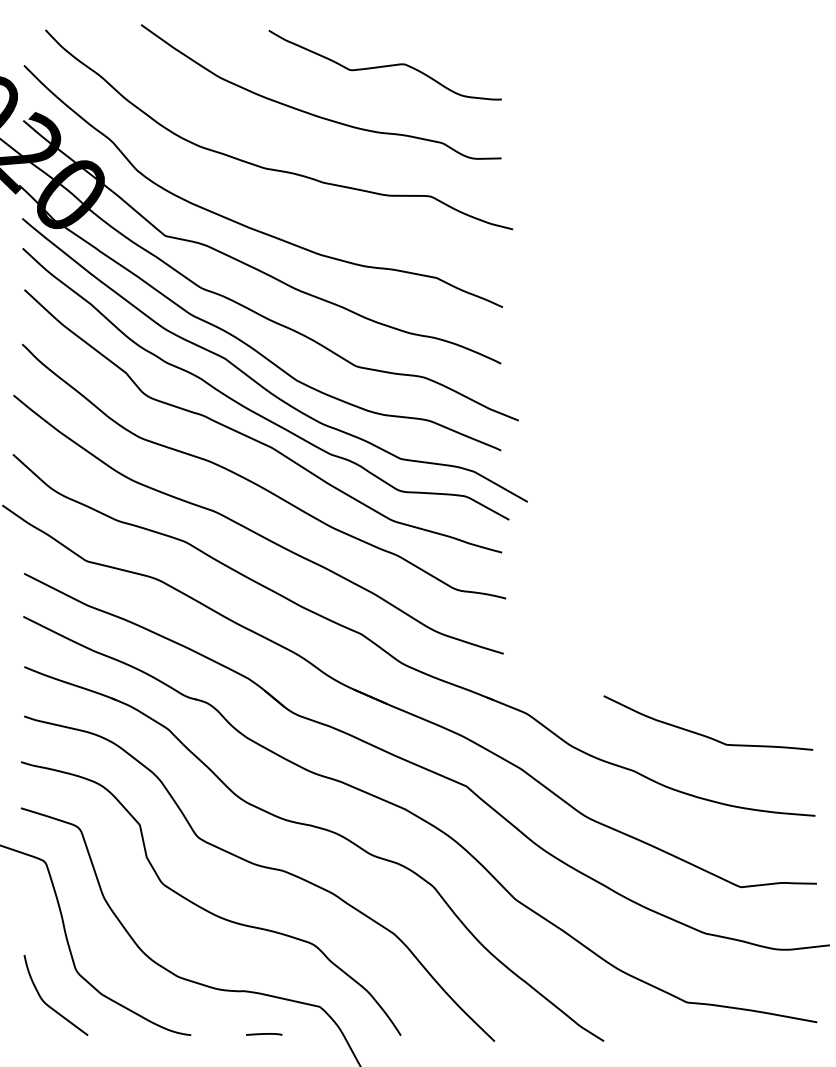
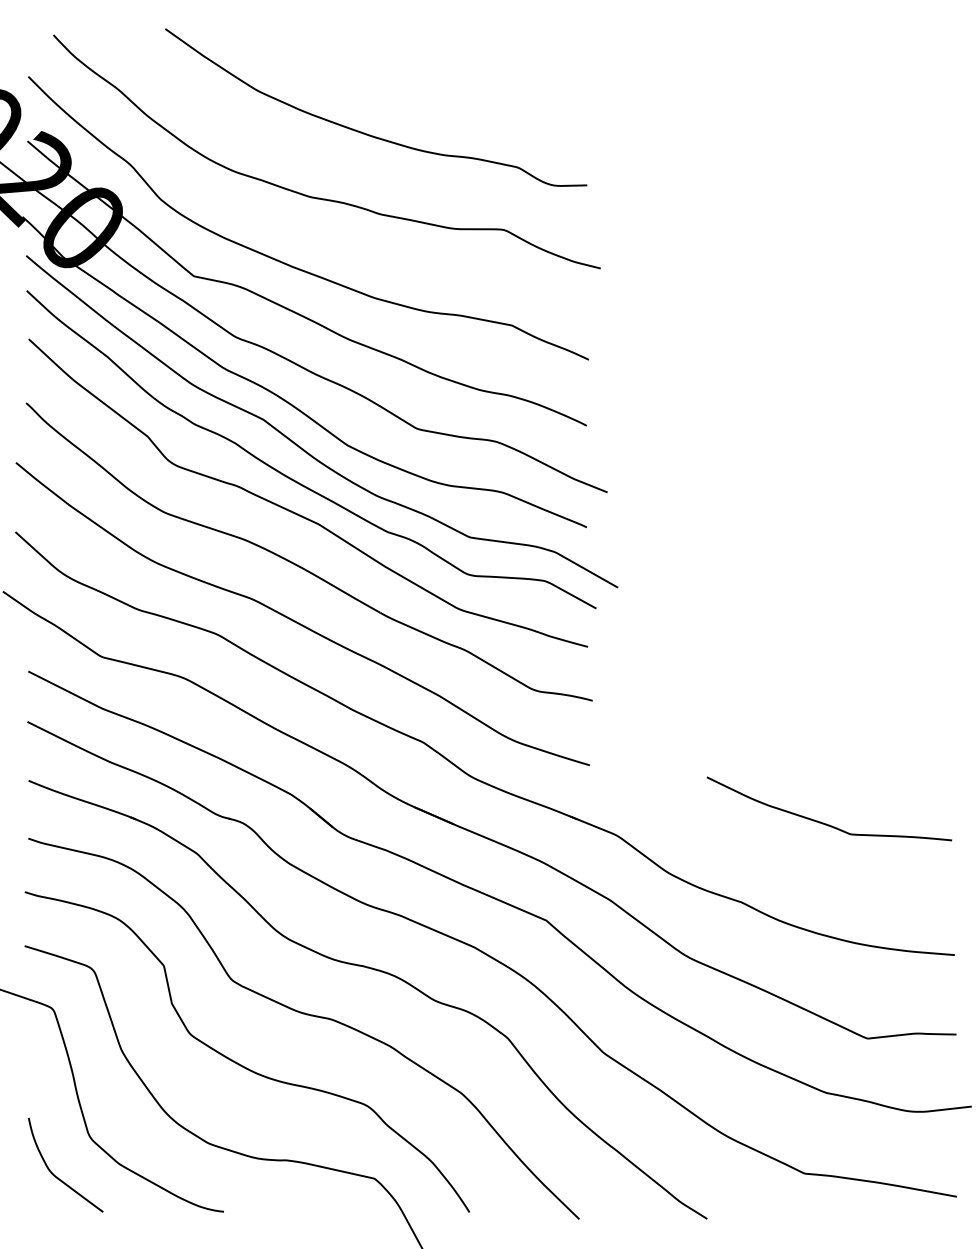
curve: (384, 65) -> (450, 76), removed
curve: (703, 734) -> (823, 822), moved
line: (264, 1034) -> (309, 1211), removed

